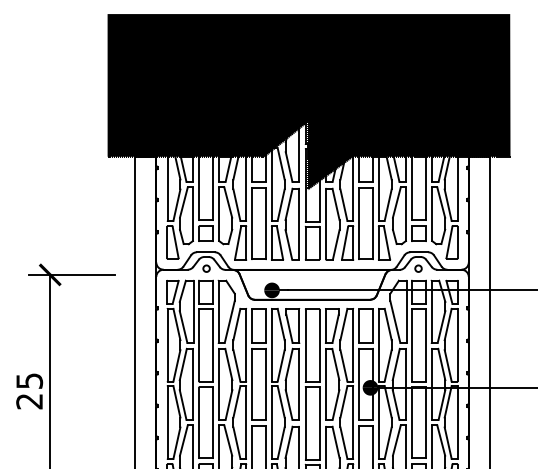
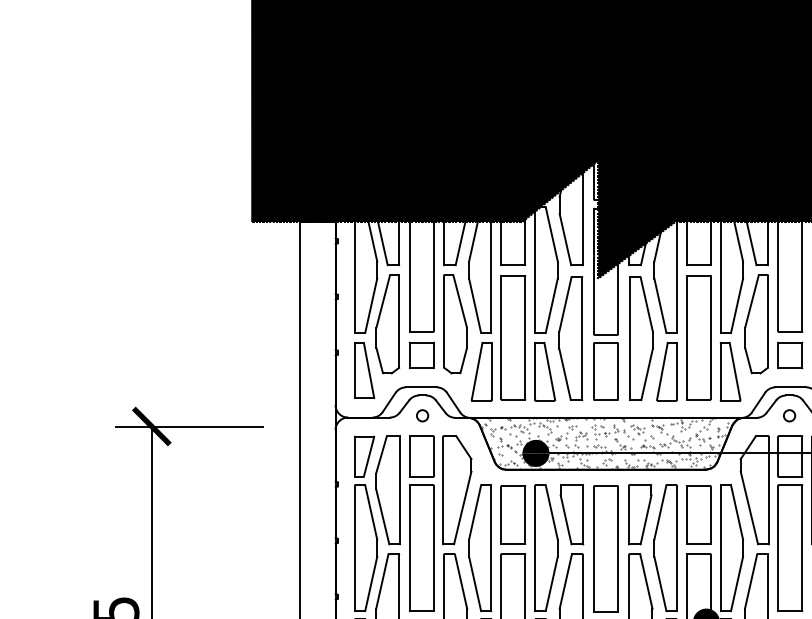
hatch: (311, 284) -> (604, 443), added

